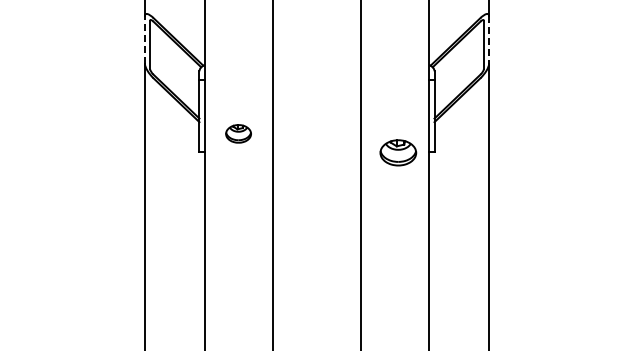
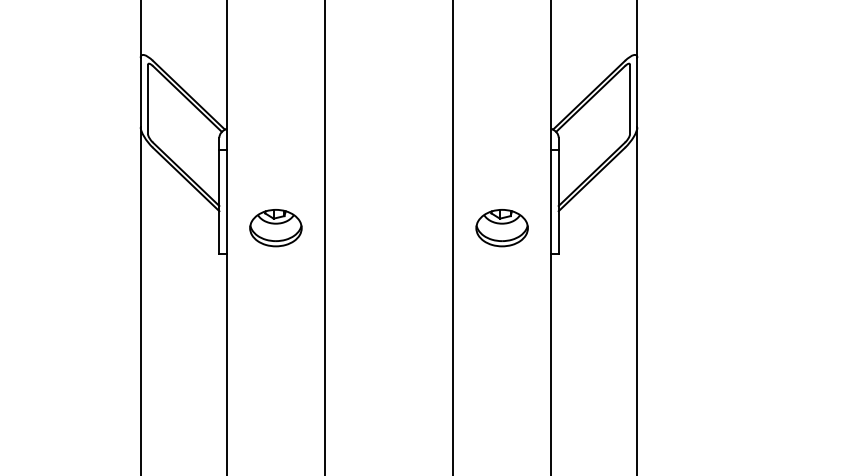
line: (144, 39) -> (140, 91), dashed -> solid
line: (489, 40) -> (638, 93), dashed -> solid
part: (238, 133) -> (275, 227), size x1.43
part: (398, 152) -> (502, 227), moved

